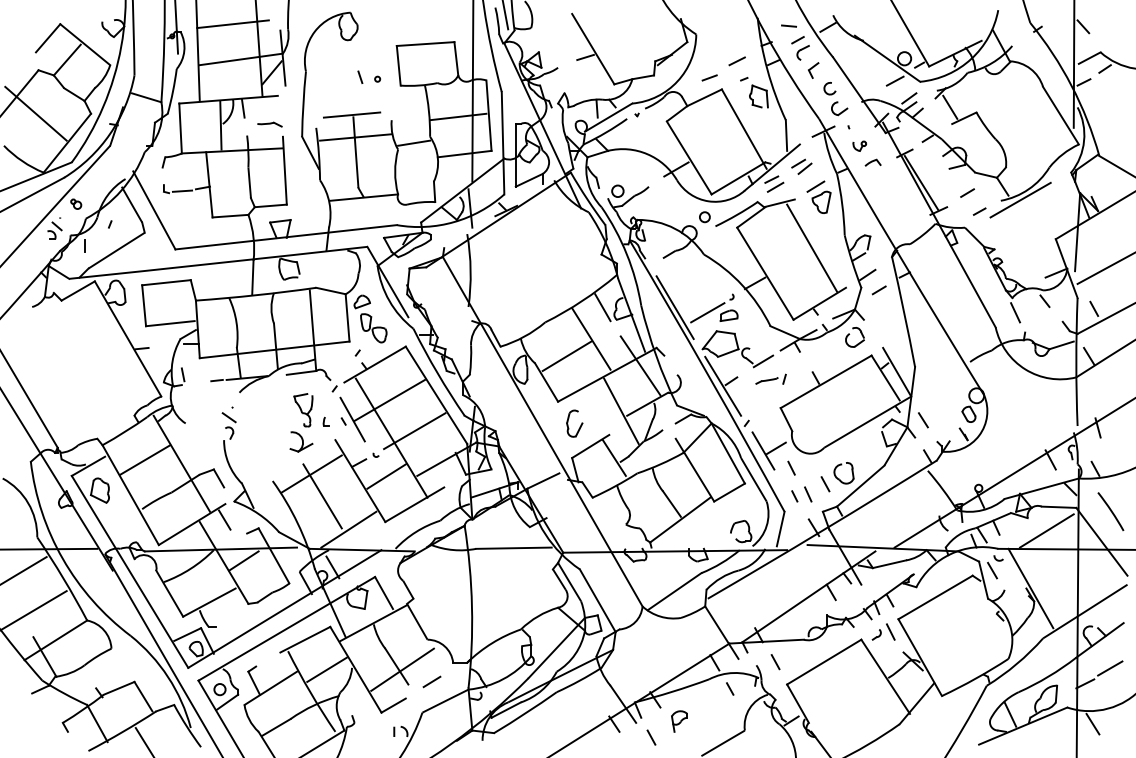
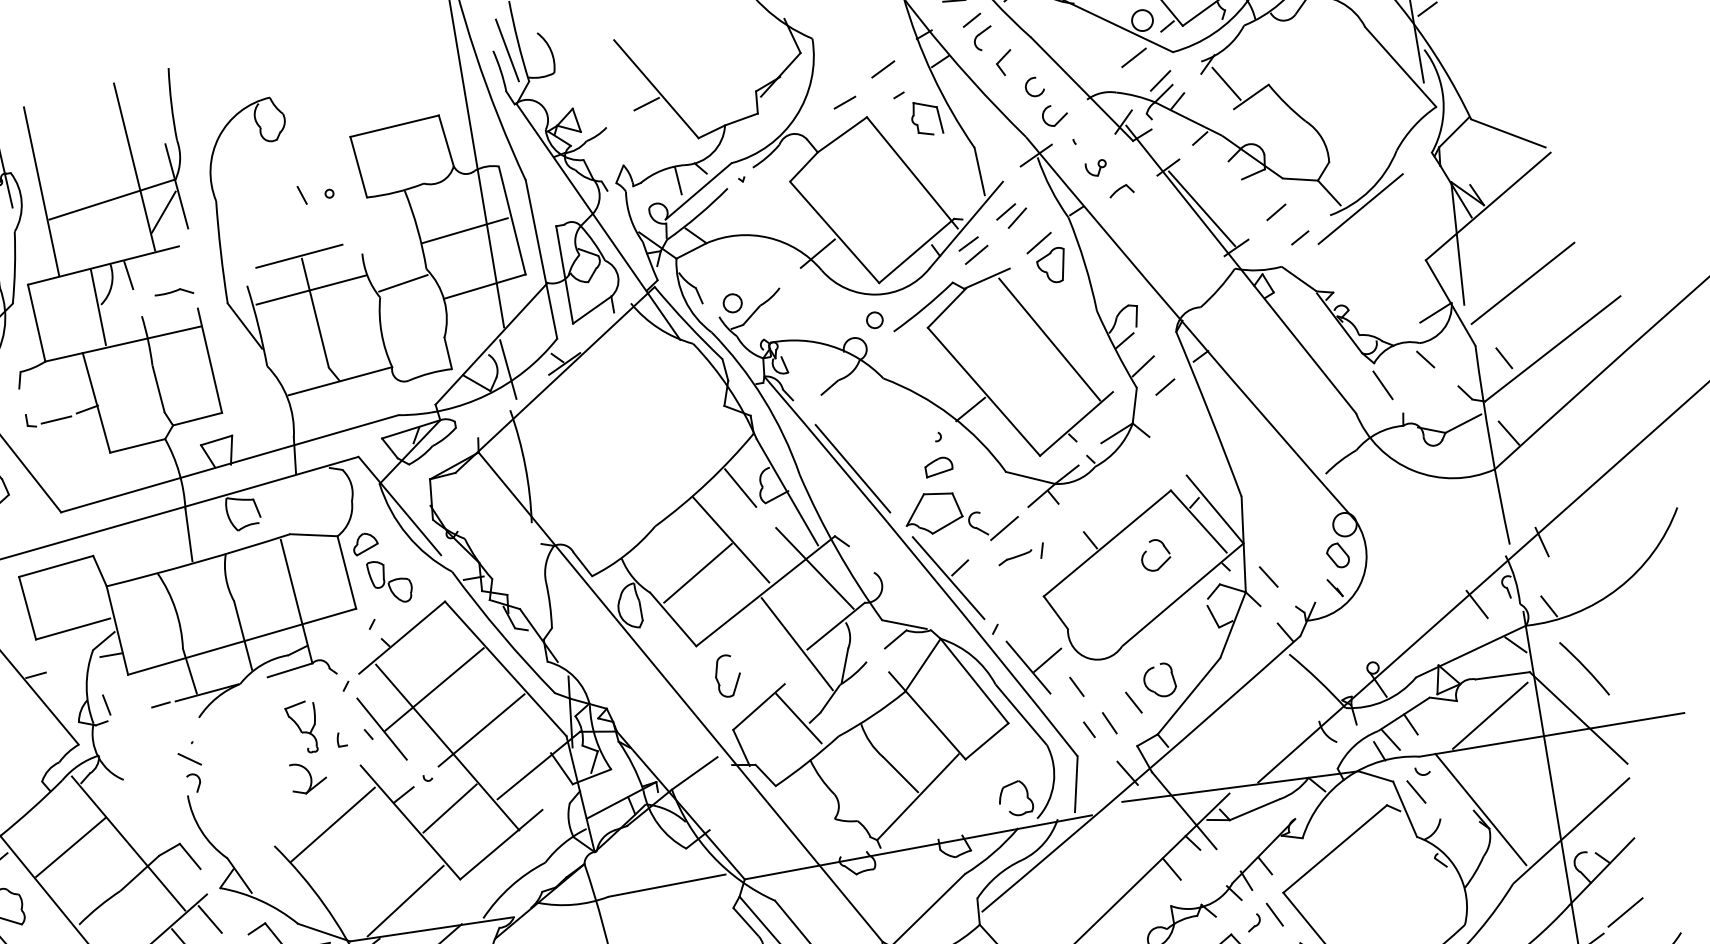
line: (232, 24) -> (89, 147), removed
line: (707, 312) -> (904, 467), removed
part: (854, 337) -> (1154, 555), moved
line: (322, 496) -> (355, 856), removed

